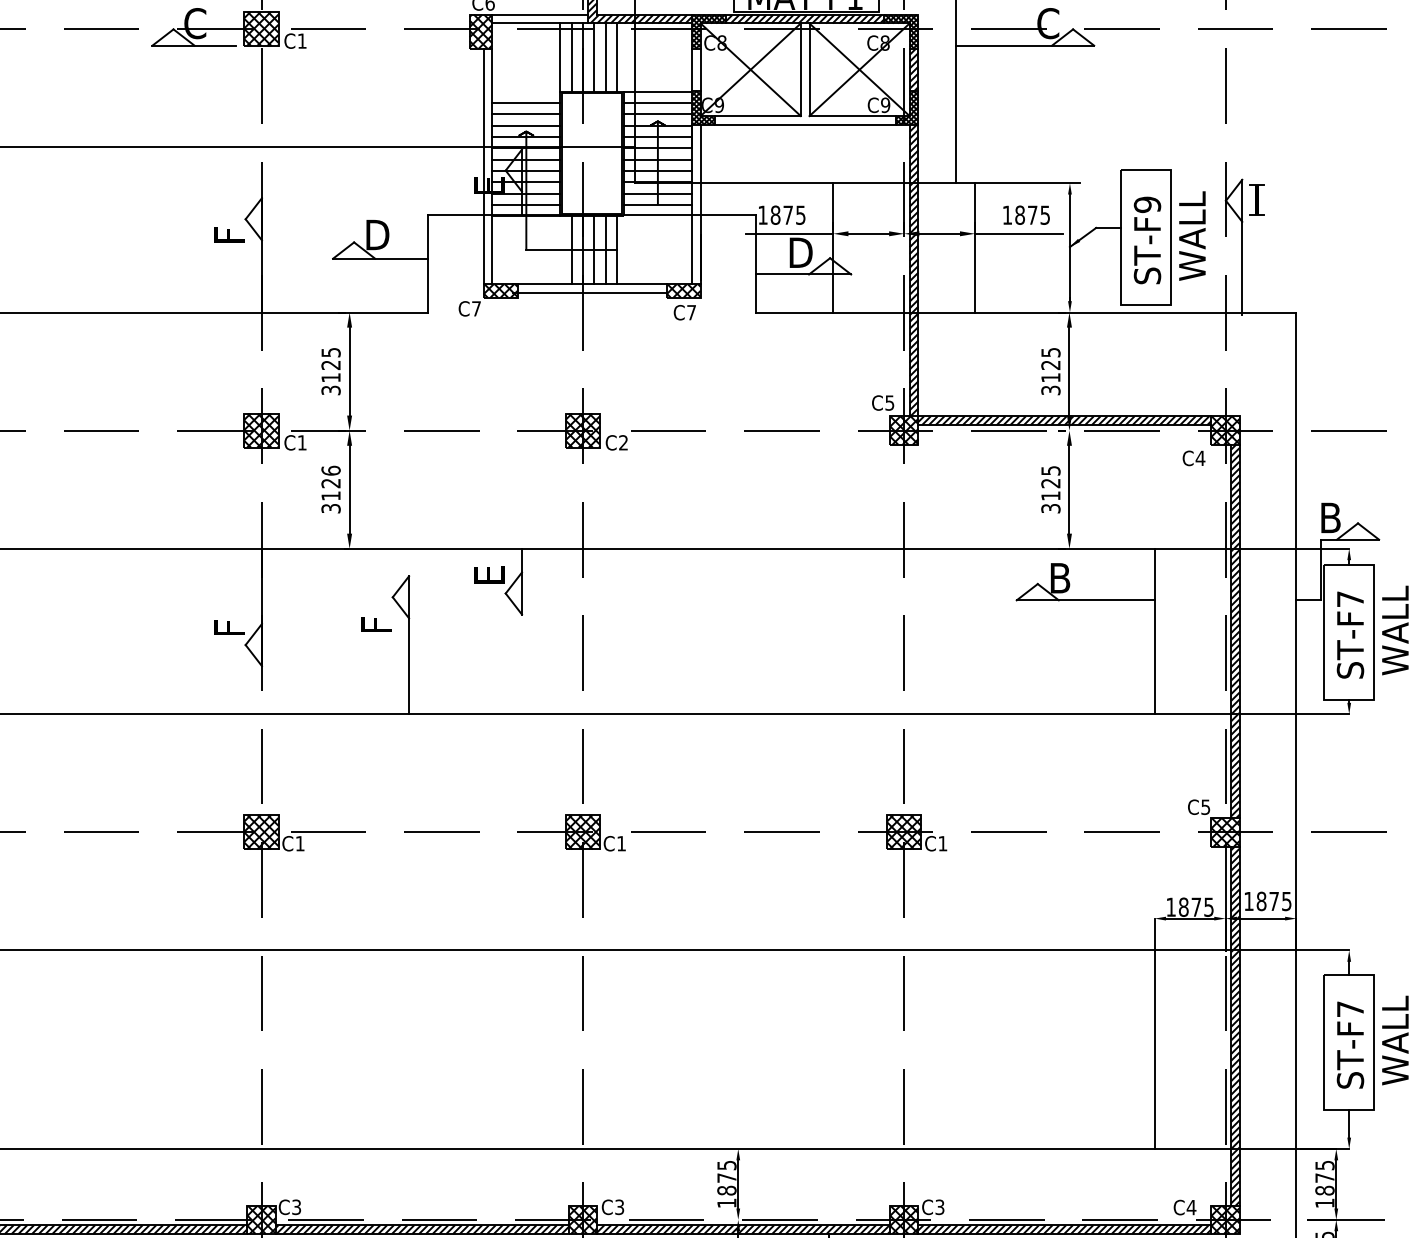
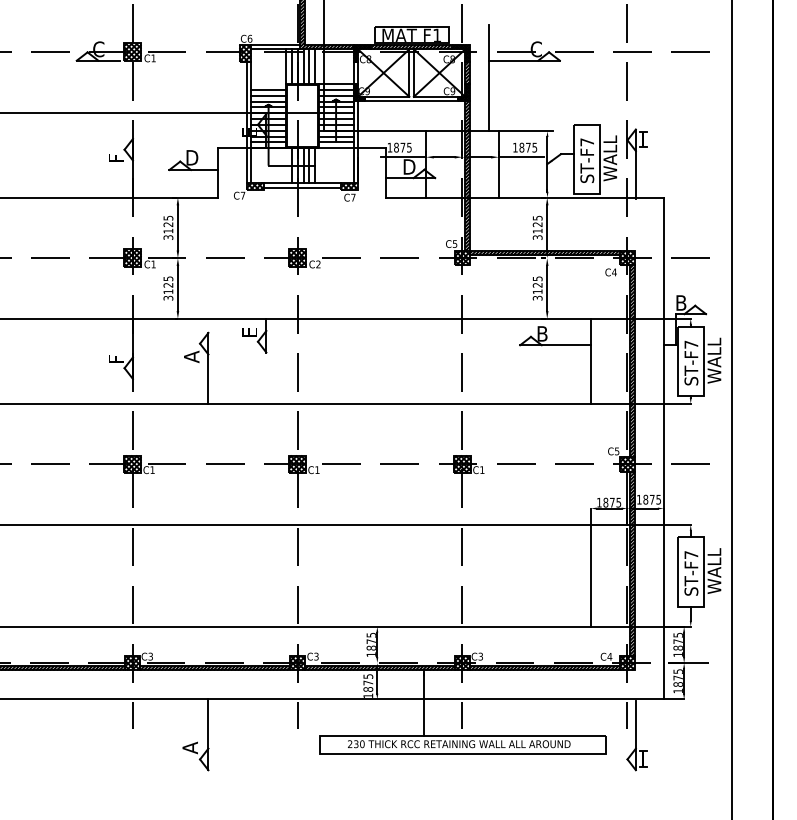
text: (1147, 205) -> (587, 142), ST-F9 -> ST-F7
text: (331, 470) -> (168, 278), 3126 -> 3125
text: (376, 622) -> (191, 356), F -> A

